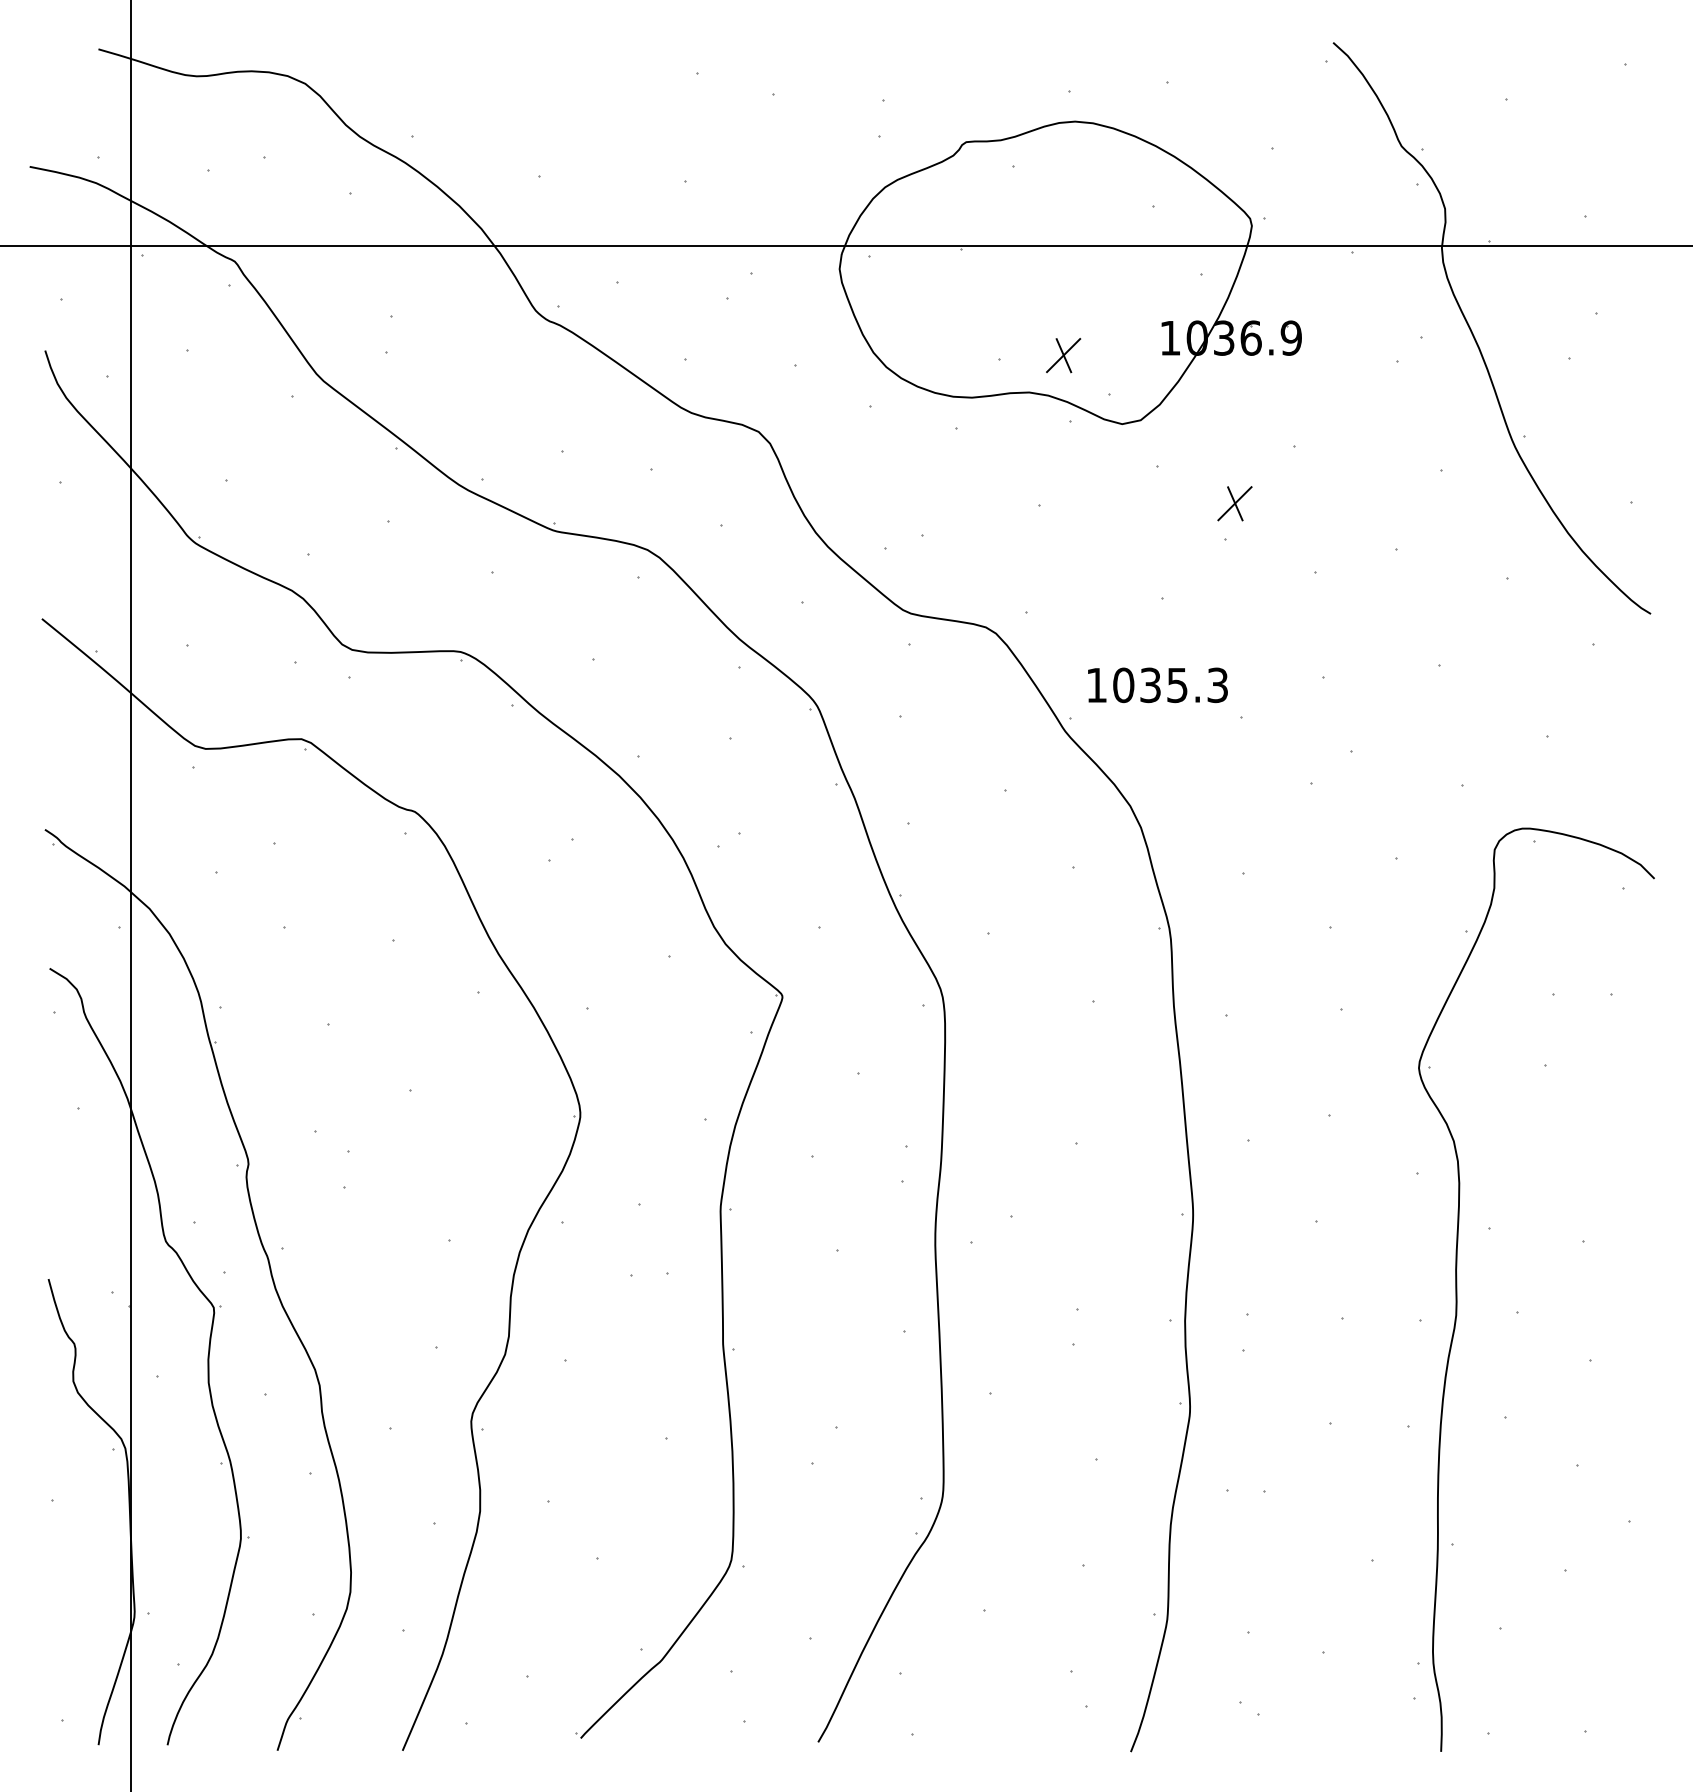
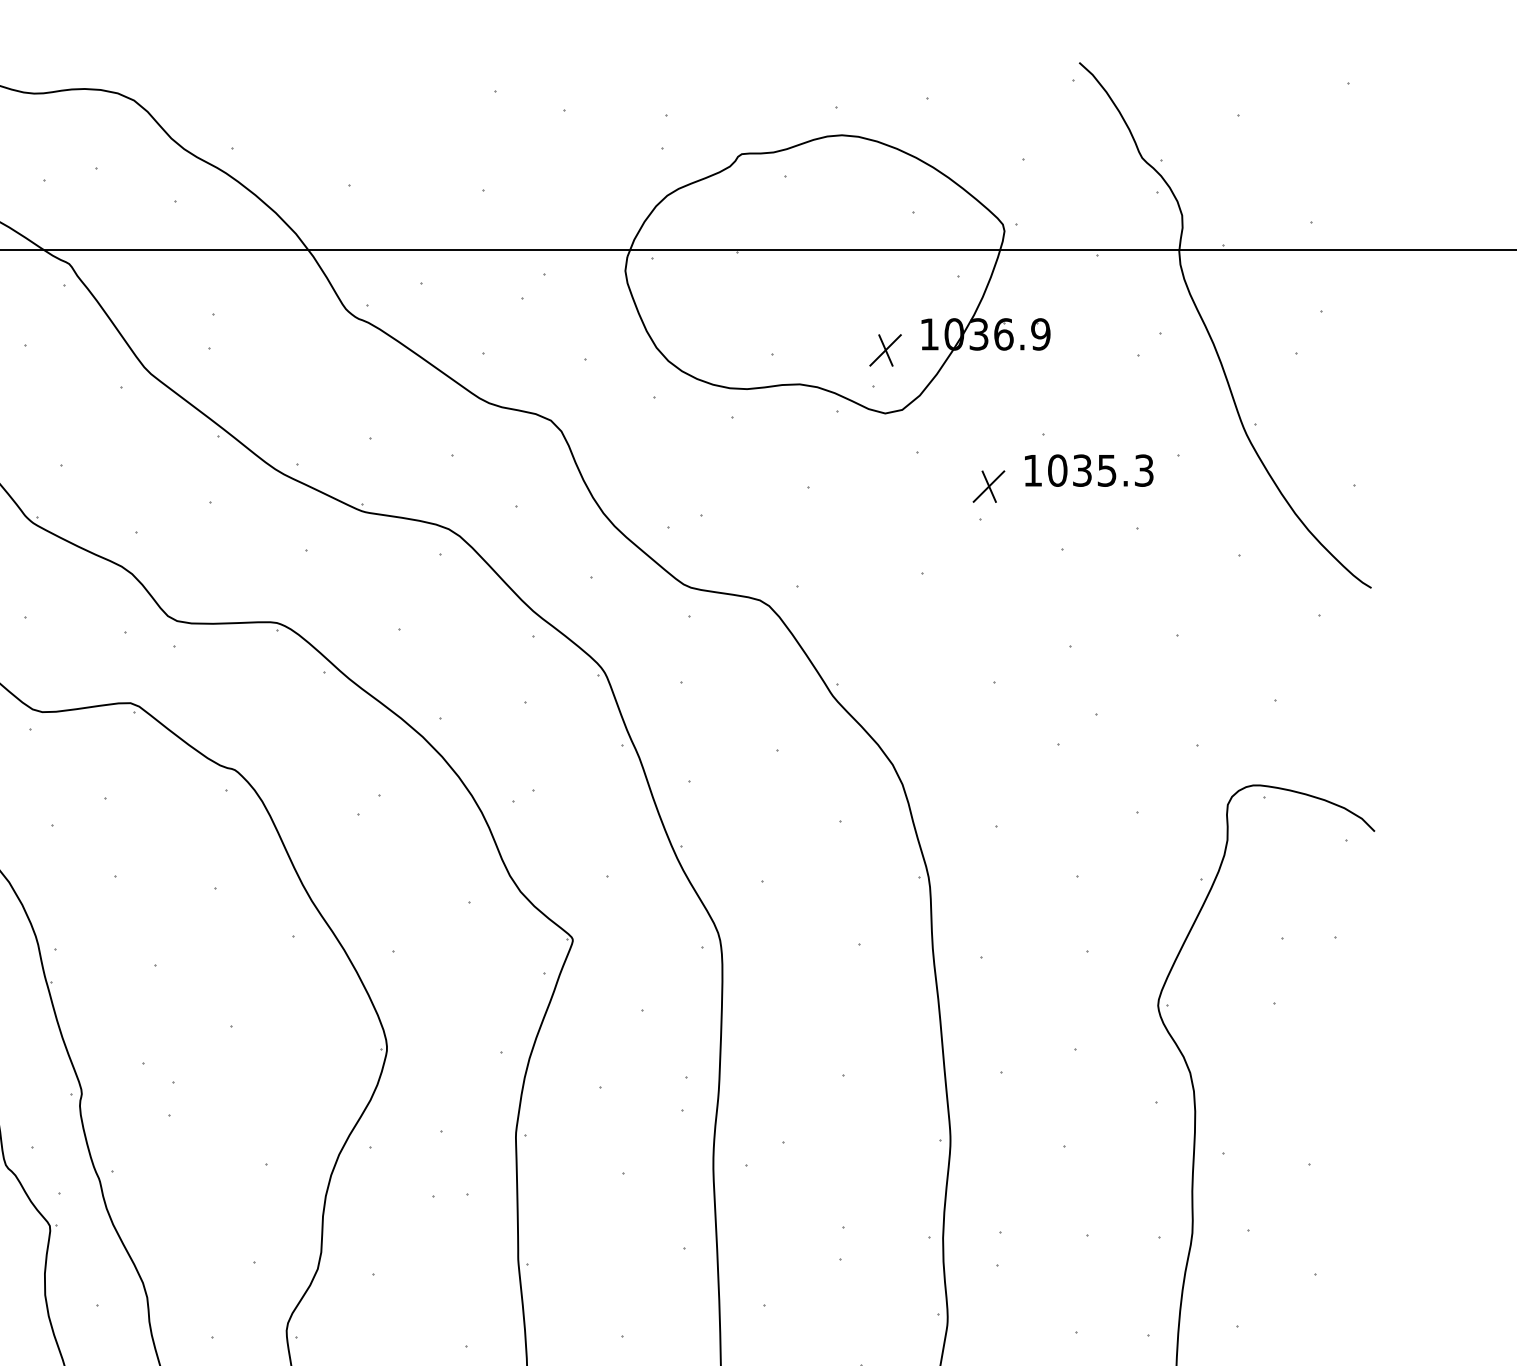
part: (1063, 355) -> (885, 350), moved
text: (1157, 685) -> (1088, 470), moved

